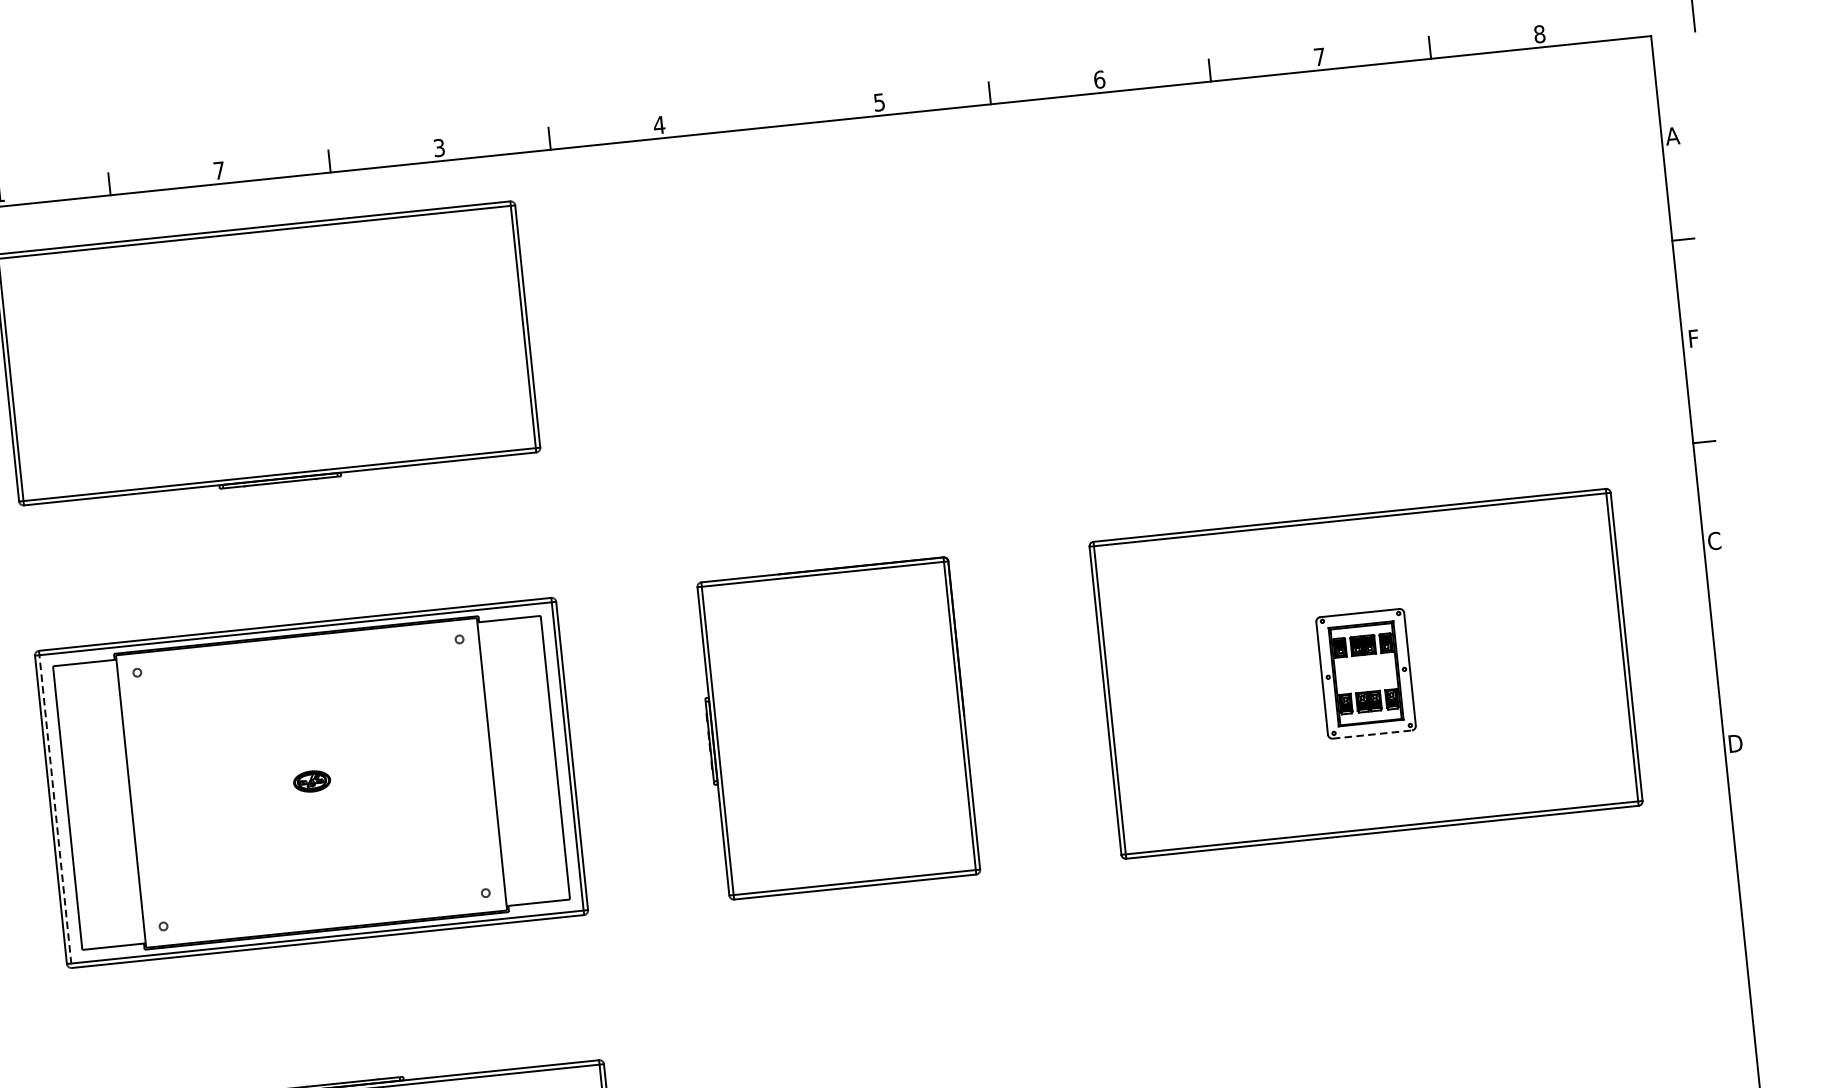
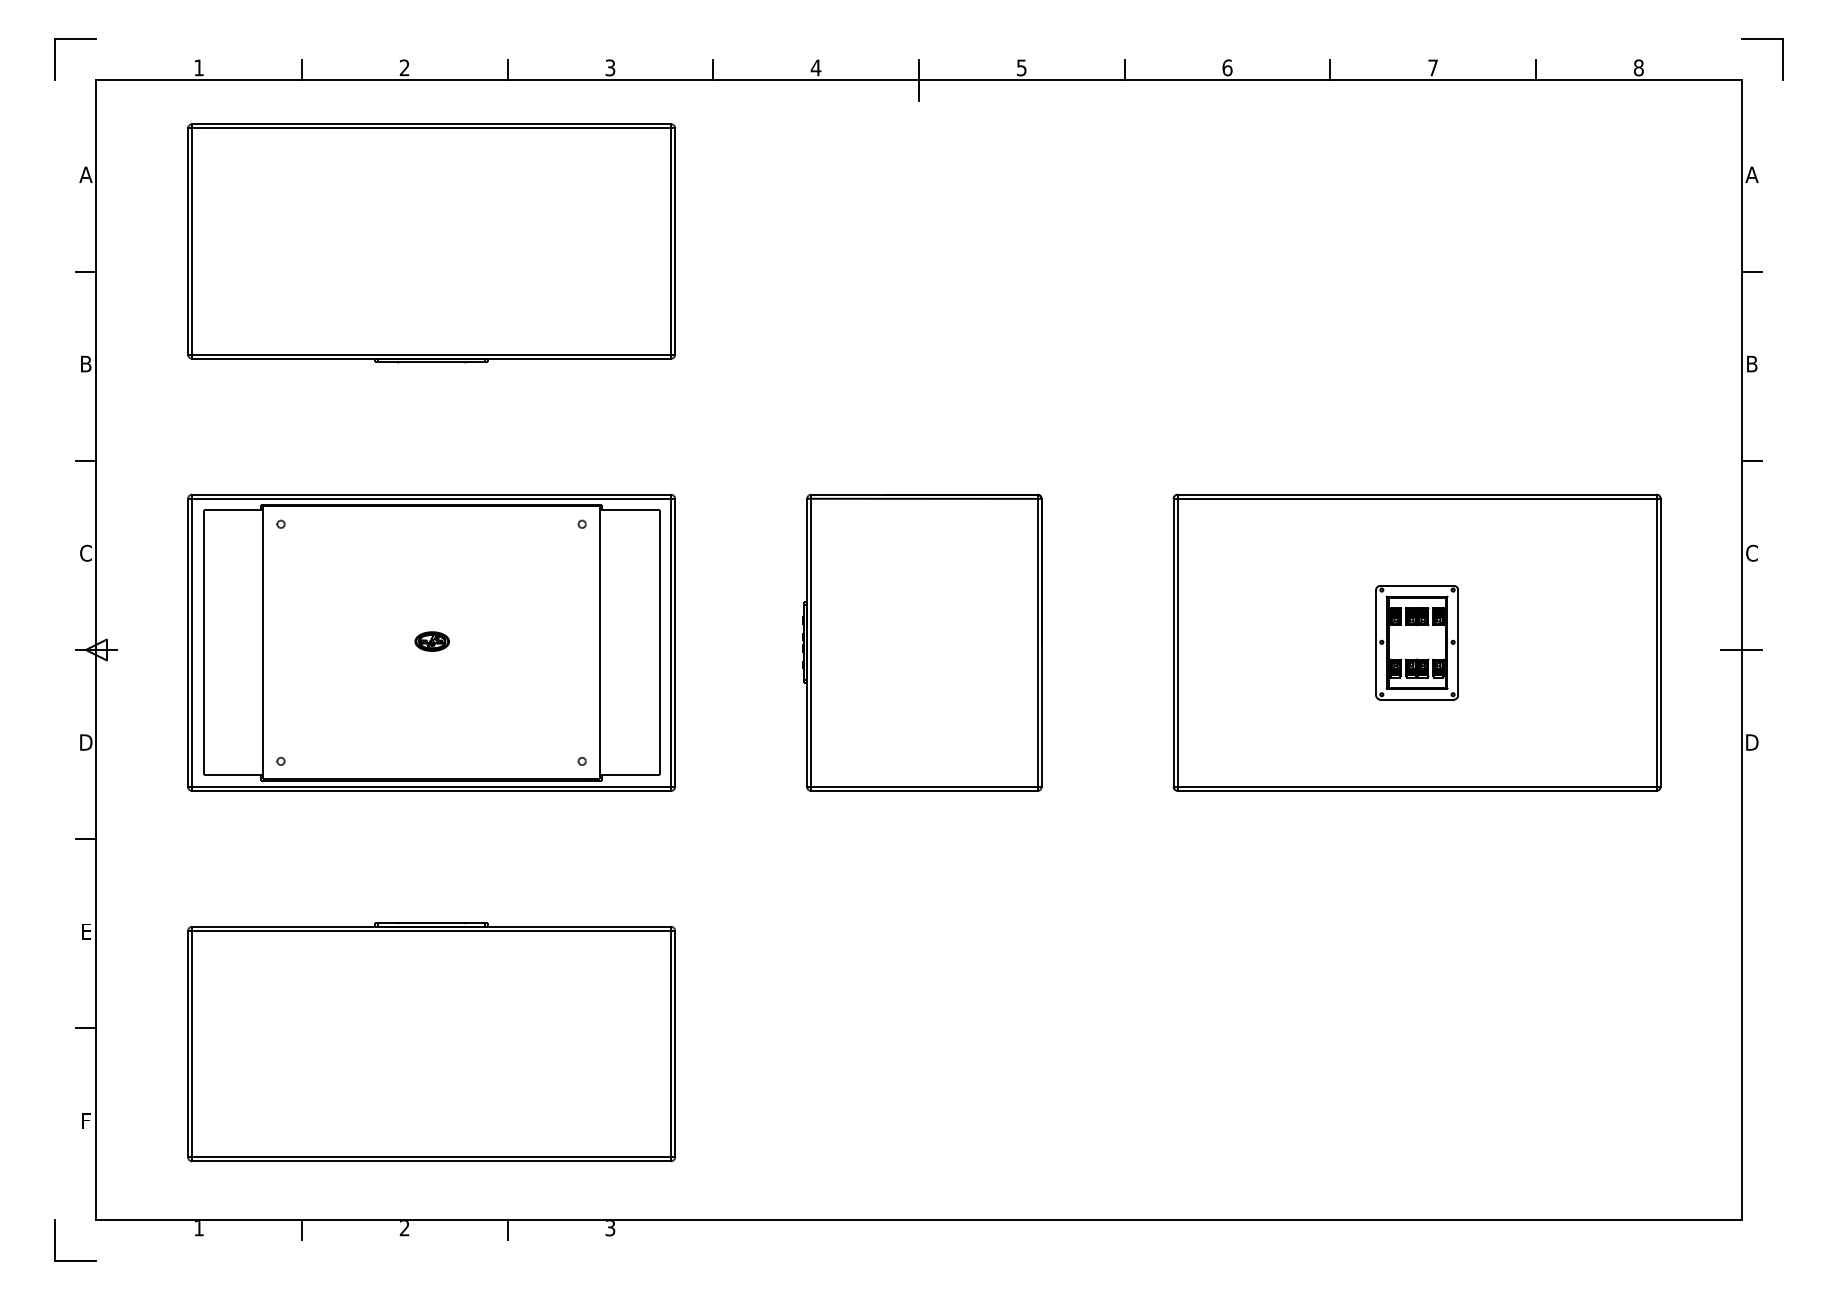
line: (771, 126) -> (919, 79), added
text: (218, 170) -> (404, 67), 7 -> 2
text: (1694, 337) -> (1752, 363), F -> B
line: (1713, 646) -> (1741, 650), added
line: (1372, 734) -> (1417, 699), dashed -> solid
line: (55, 810) -> (192, 643), dashed -> solid

